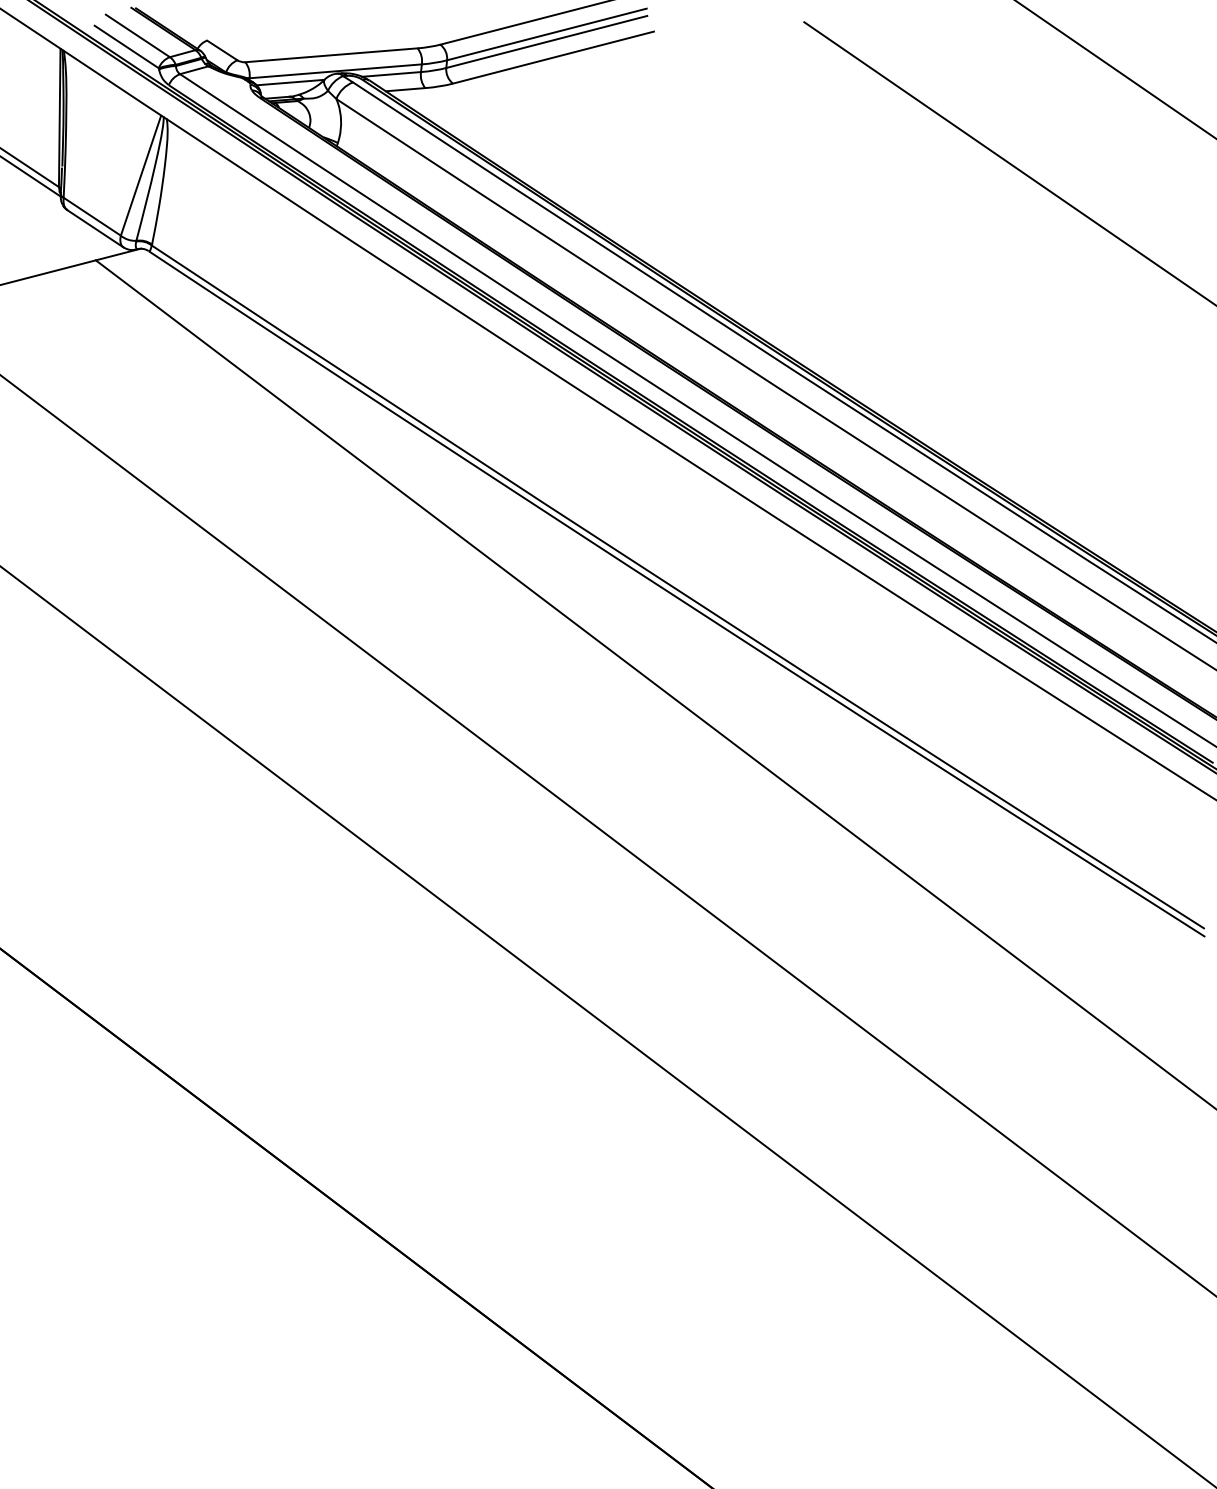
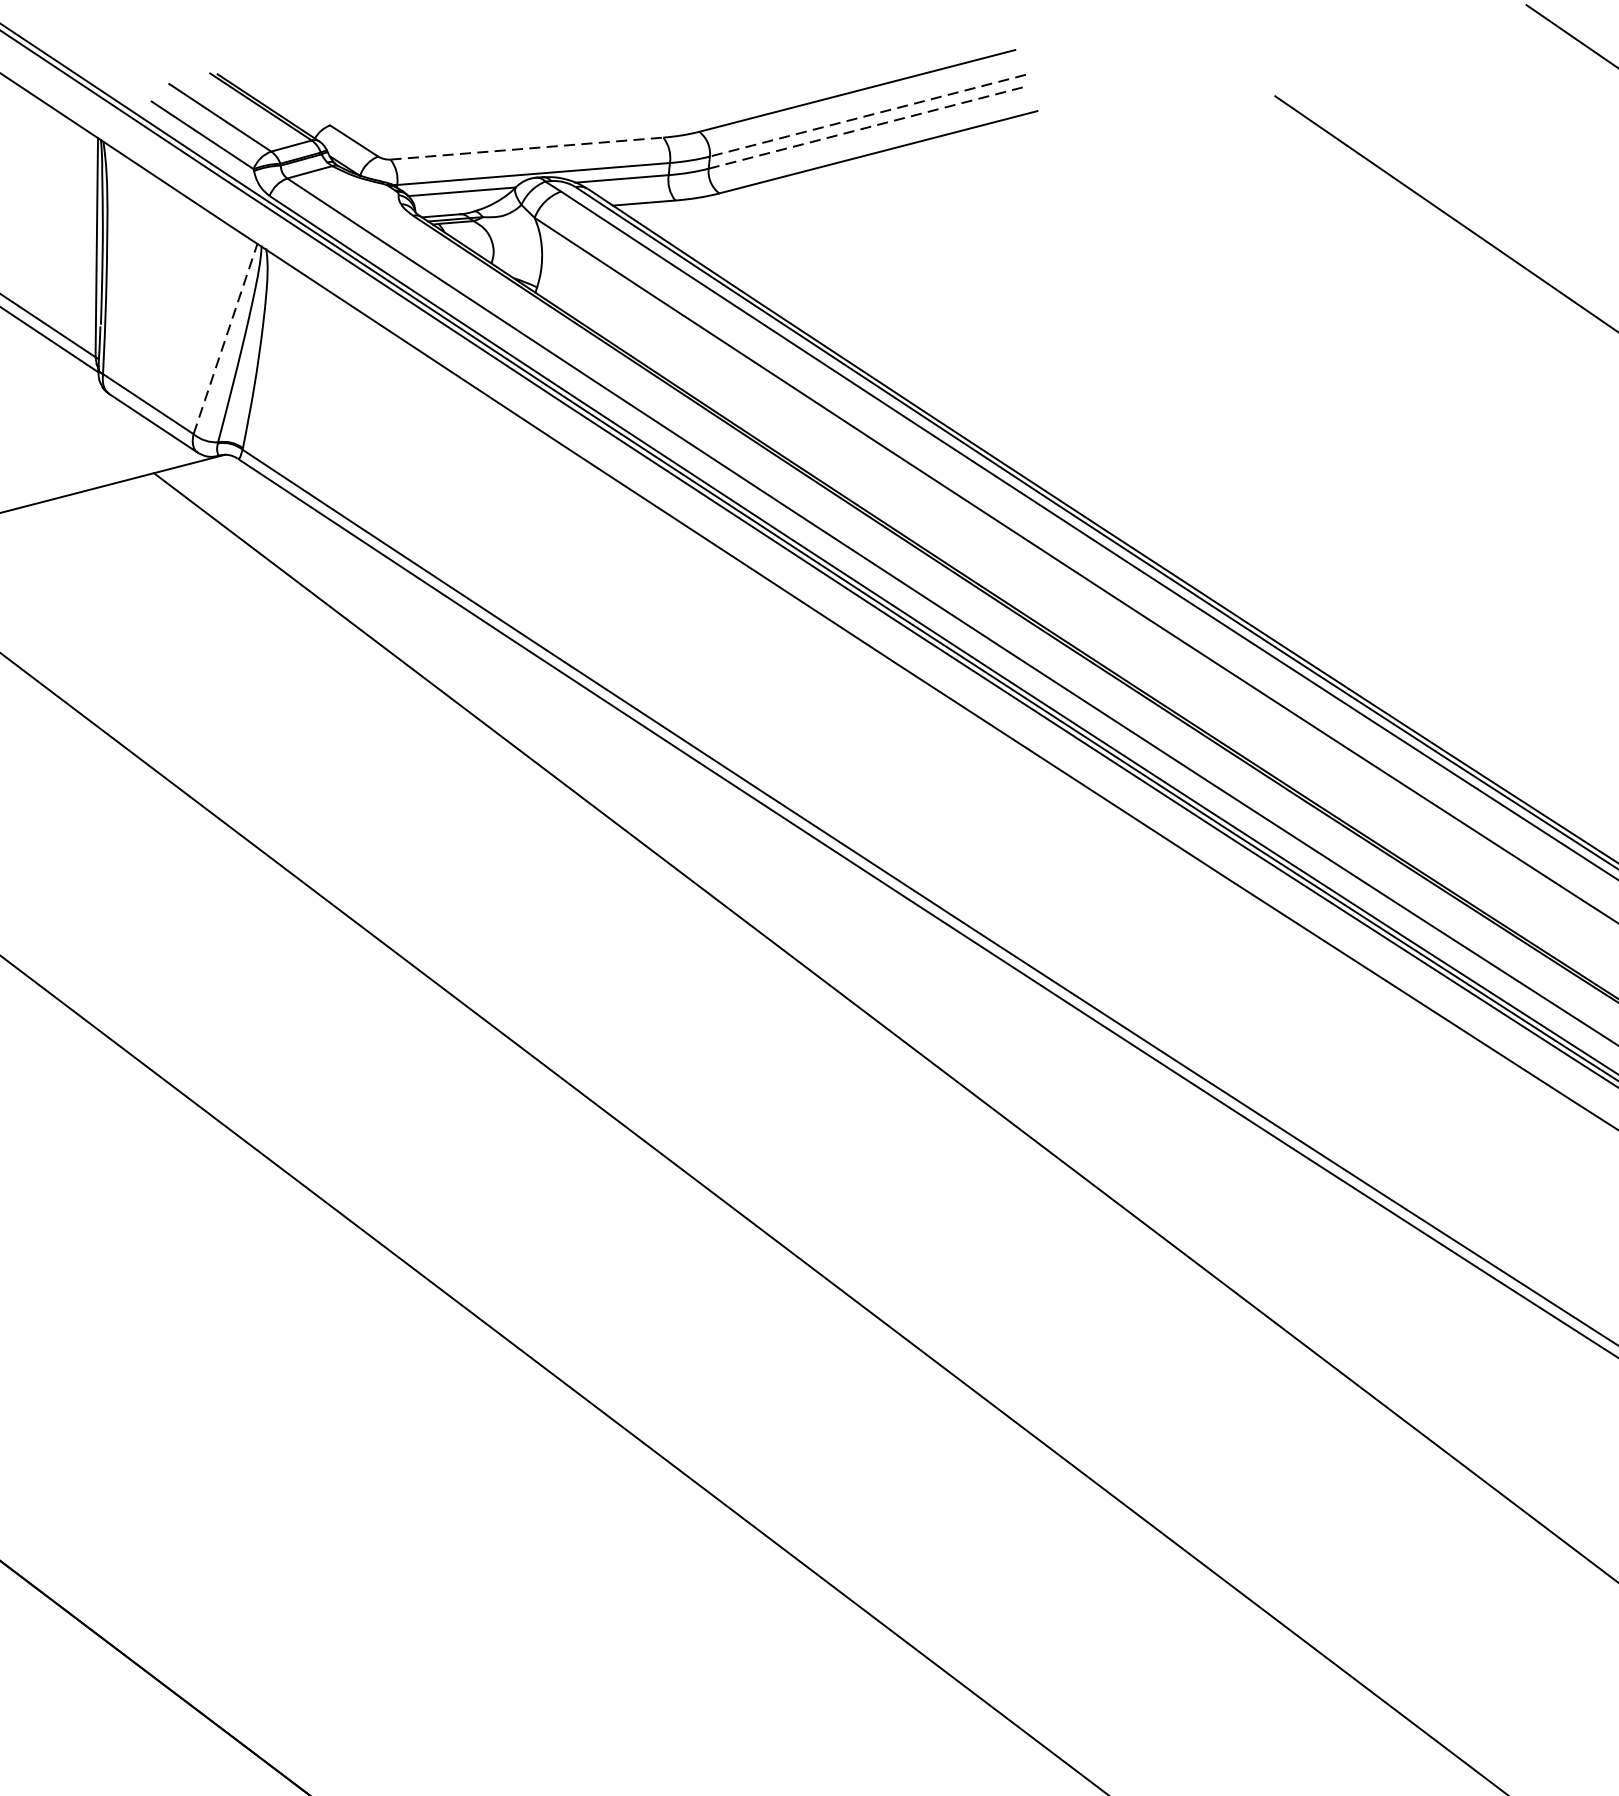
line: (546, 34) -> (867, 115), solid -> dashed
line: (546, 41) -> (867, 126), solid -> dashed
line: (331, 55) -> (526, 148), solid -> dashed
line: (141, 174) -> (226, 337), solid -> dashed

